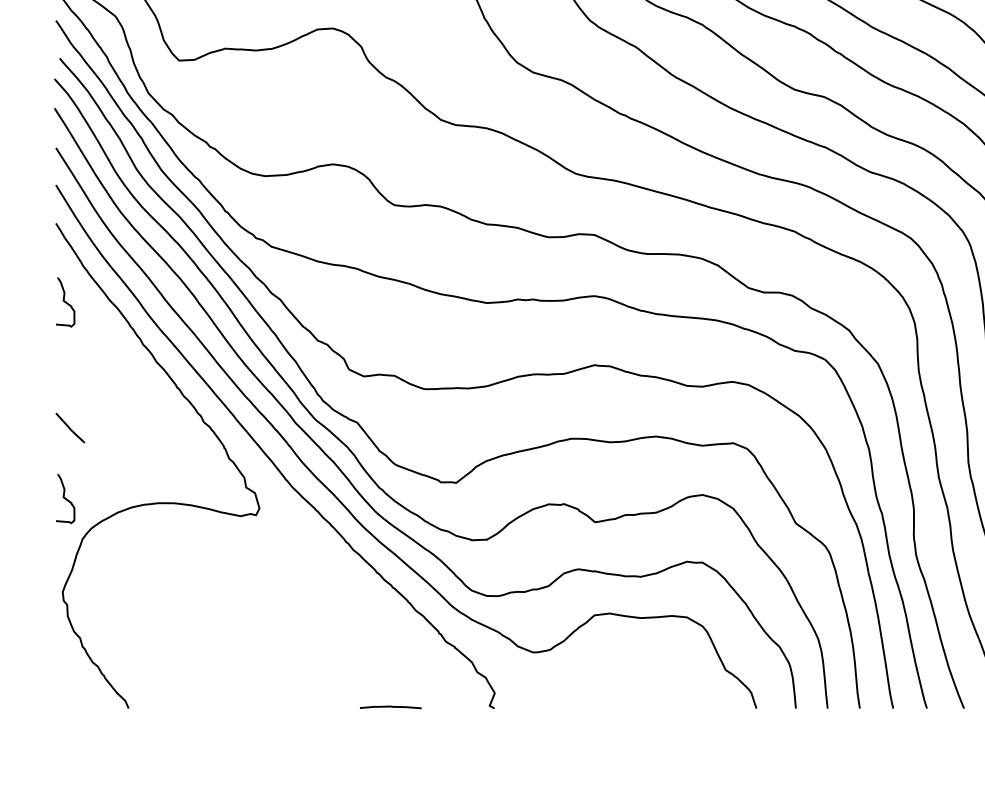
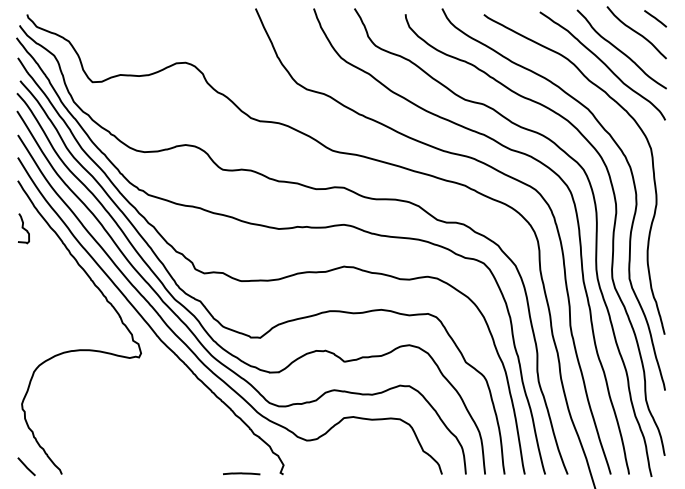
line: (70, 427) -> (26, 466), moved
curve: (65, 498) -> (23, 347), removed
line: (390, 706) -> (241, 473), moved

